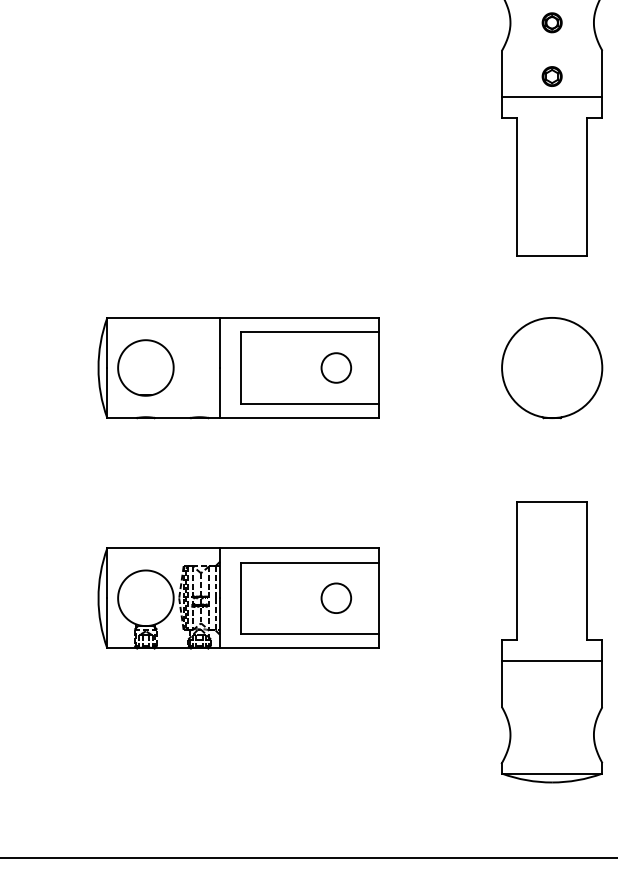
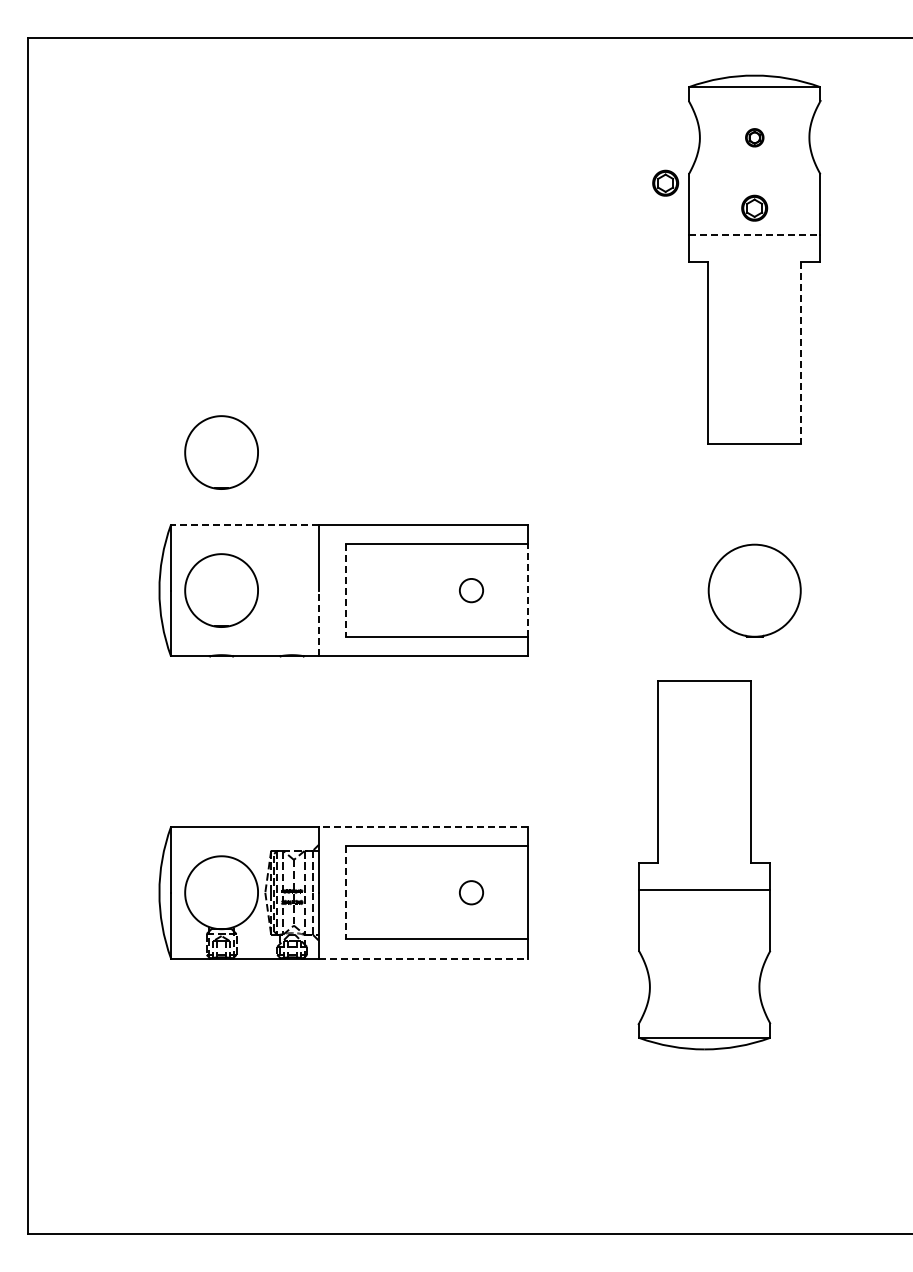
part: (552, 22) -> (754, 137), size x0.7
part: (484, 56) -> (665, 182), added
line: (552, 97) -> (754, 235), solid -> dashed
line: (587, 186) -> (800, 352), solid -> dashed
part: (145, 262) -> (221, 452), added
line: (164, 317) -> (245, 524), solid -> dashed
line: (240, 367) -> (345, 590), solid -> dashed
circle: (336, 367) -> (471, 590), size x0.6
line: (379, 367) -> (527, 590), solid -> dashed
circle: (552, 367) -> (754, 590), size x0.7
line: (220, 393) -> (319, 623), solid -> dashed
line: (299, 548) -> (422, 827), solid -> dashed
line: (240, 598) -> (345, 892), solid -> dashed
circle: (336, 598) -> (471, 892), size x0.6
part: (552, 642) -> (704, 865), moved
line: (299, 648) -> (423, 958), solid -> dashed

